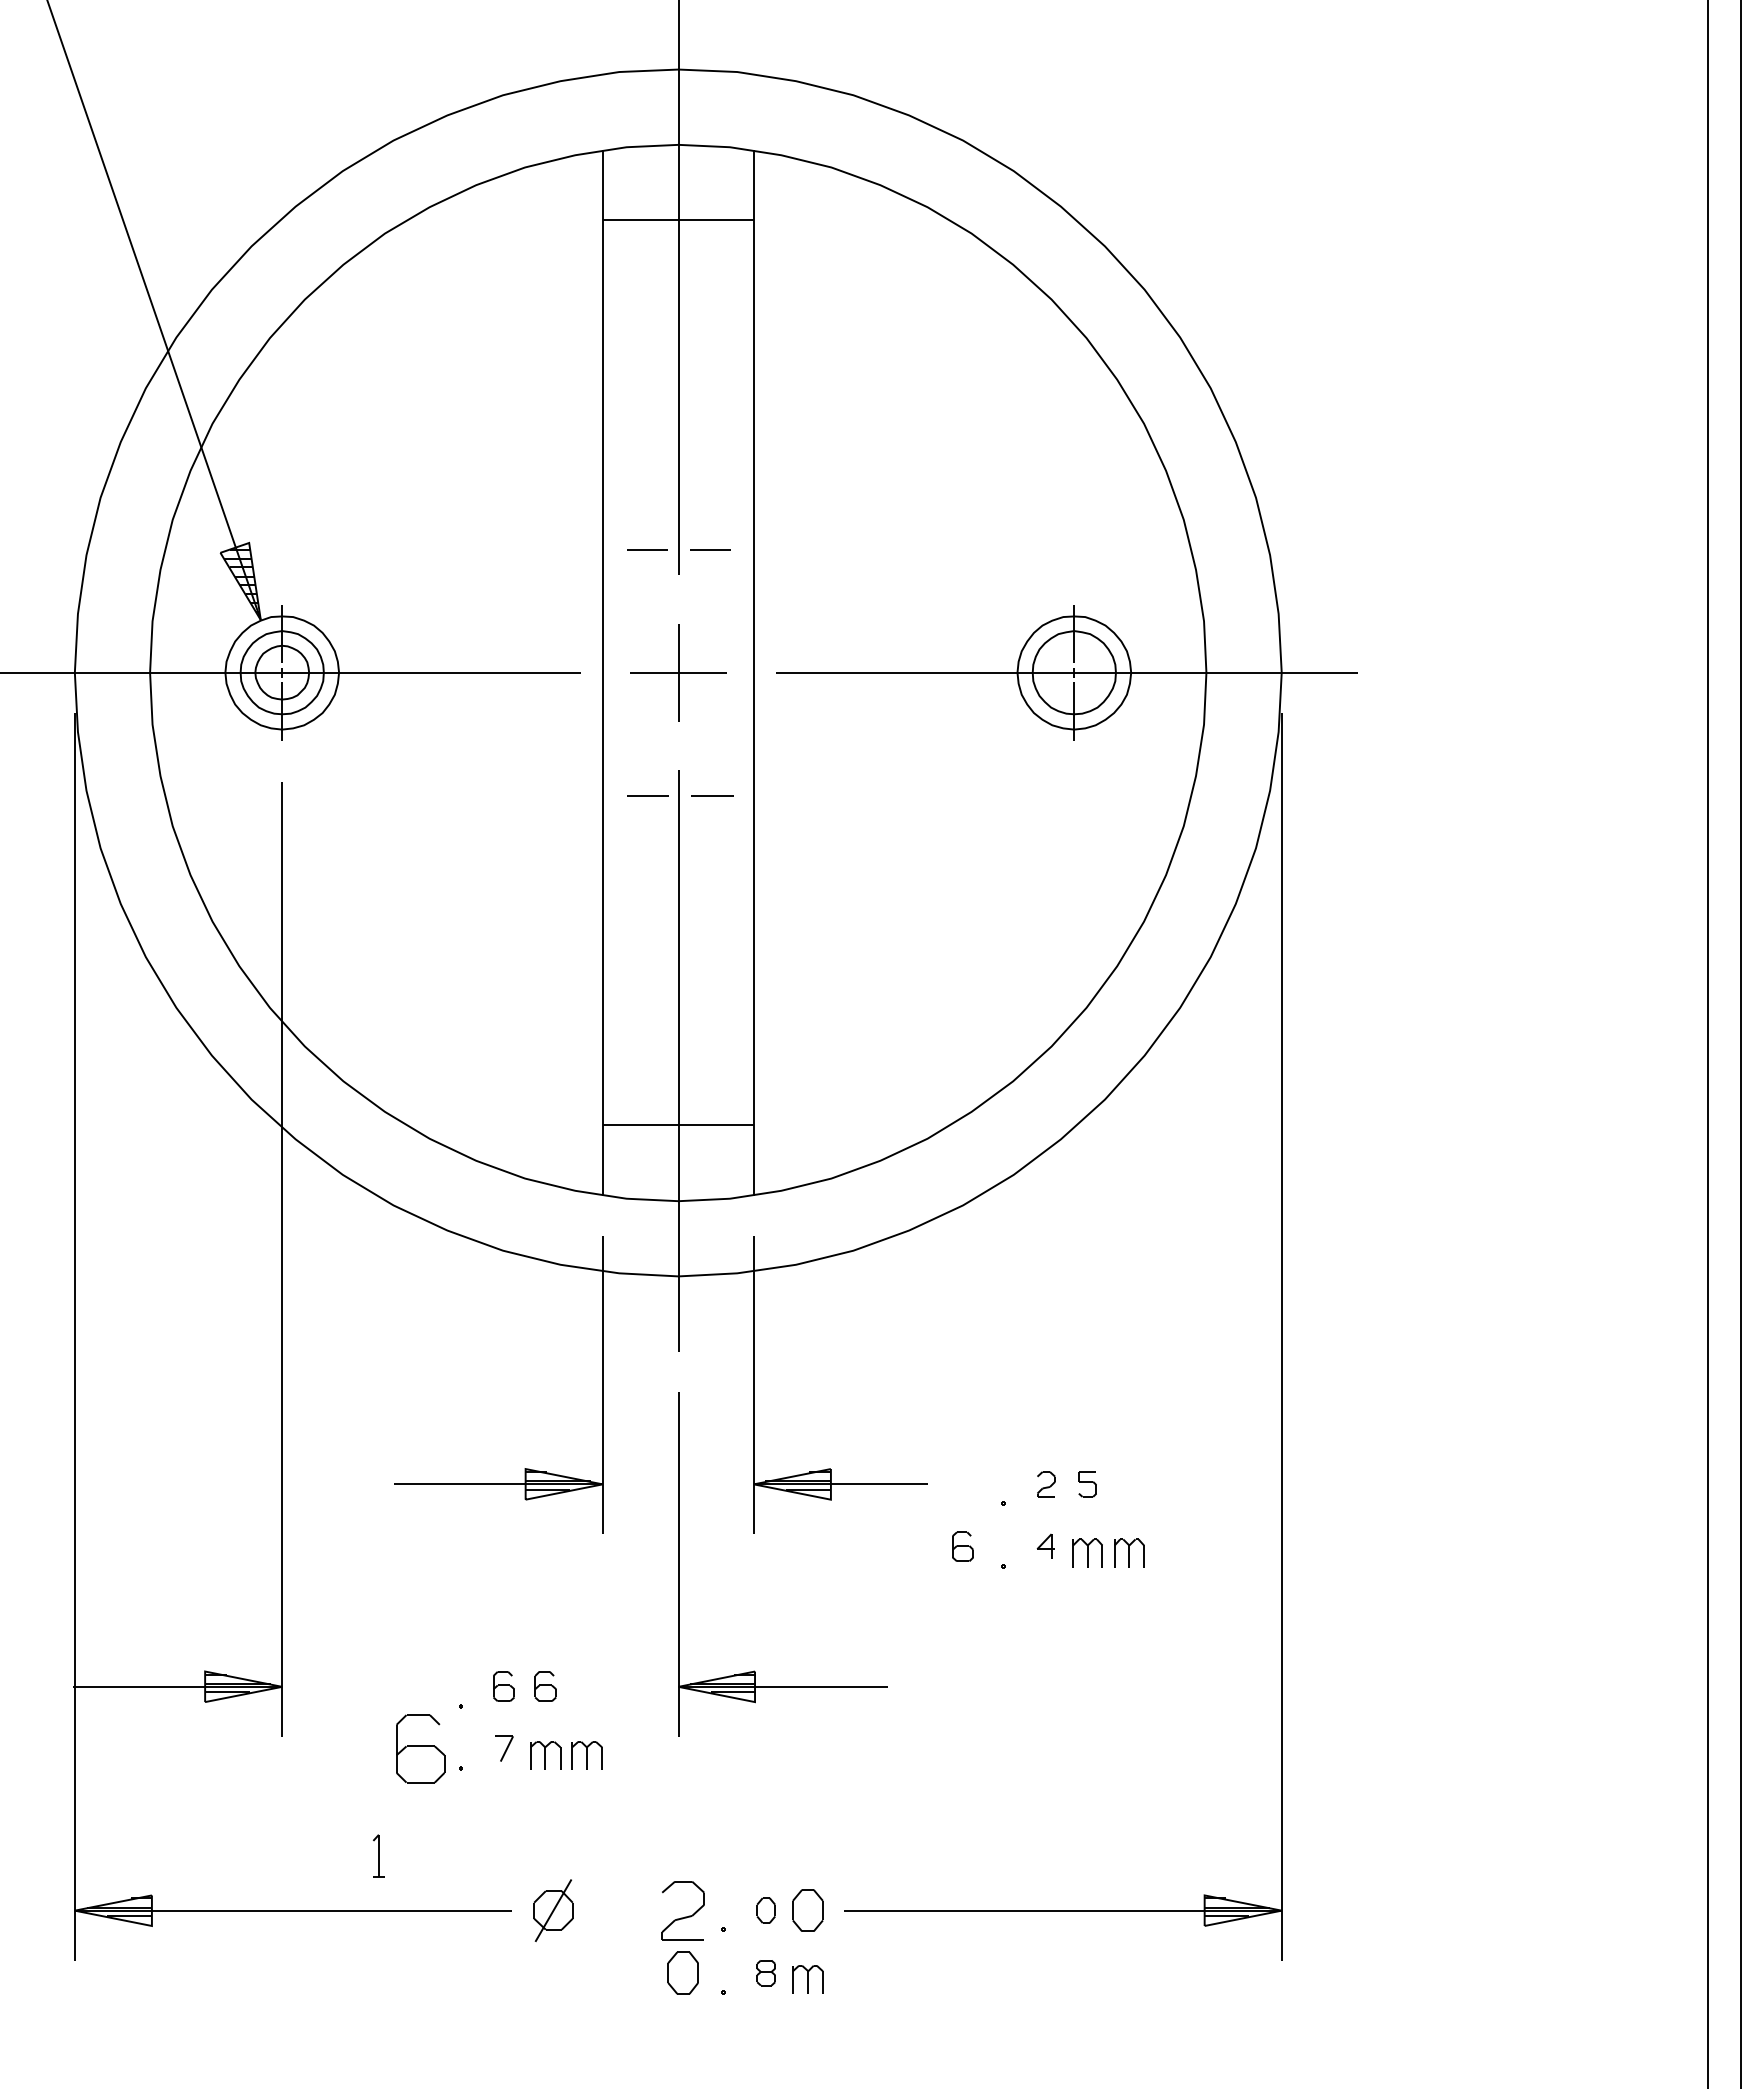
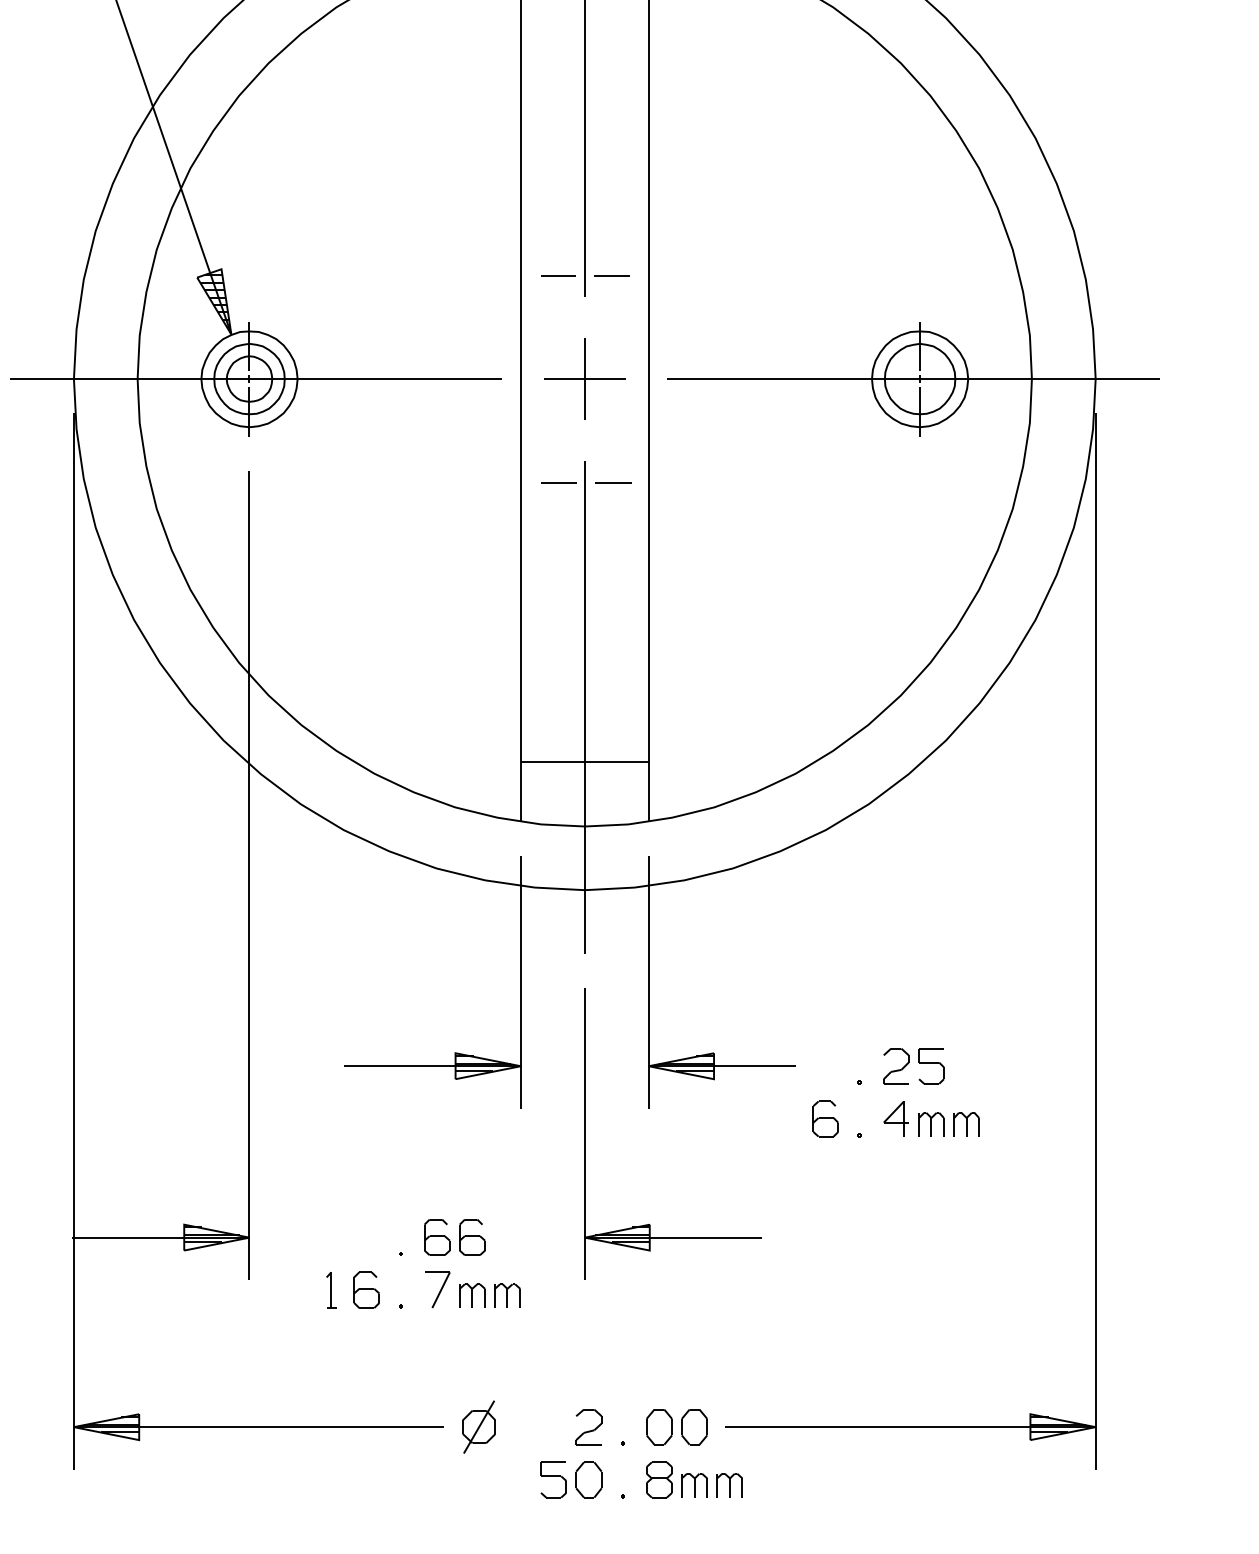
part: (1046, 1484) -> (896, 1066), size x1.67
part: (1087, 1484) -> (931, 1066), size x1.67
part: (962, 1546) -> (825, 1118), size x1.43
part: (1045, 1546) -> (895, 1118), size x1.67
part: (503, 1686) -> (436, 1237), size x1.43
part: (545, 1686) -> (472, 1237), size x1.43
part: (420, 1748) -> (366, 1289), size x0.62
part: (504, 1748) -> (437, 1289), size x1.67
part: (378, 1855) -> (331, 1289), moved
part: (682, 1910) -> (588, 1427), size x0.71
part: (765, 1910) -> (658, 1427), size x1.67
part: (641, 1972) -> (553, 1479), added
part: (765, 1972) -> (658, 1479), size x1.67
part: (849, 1979) -> (729, 1485), added

